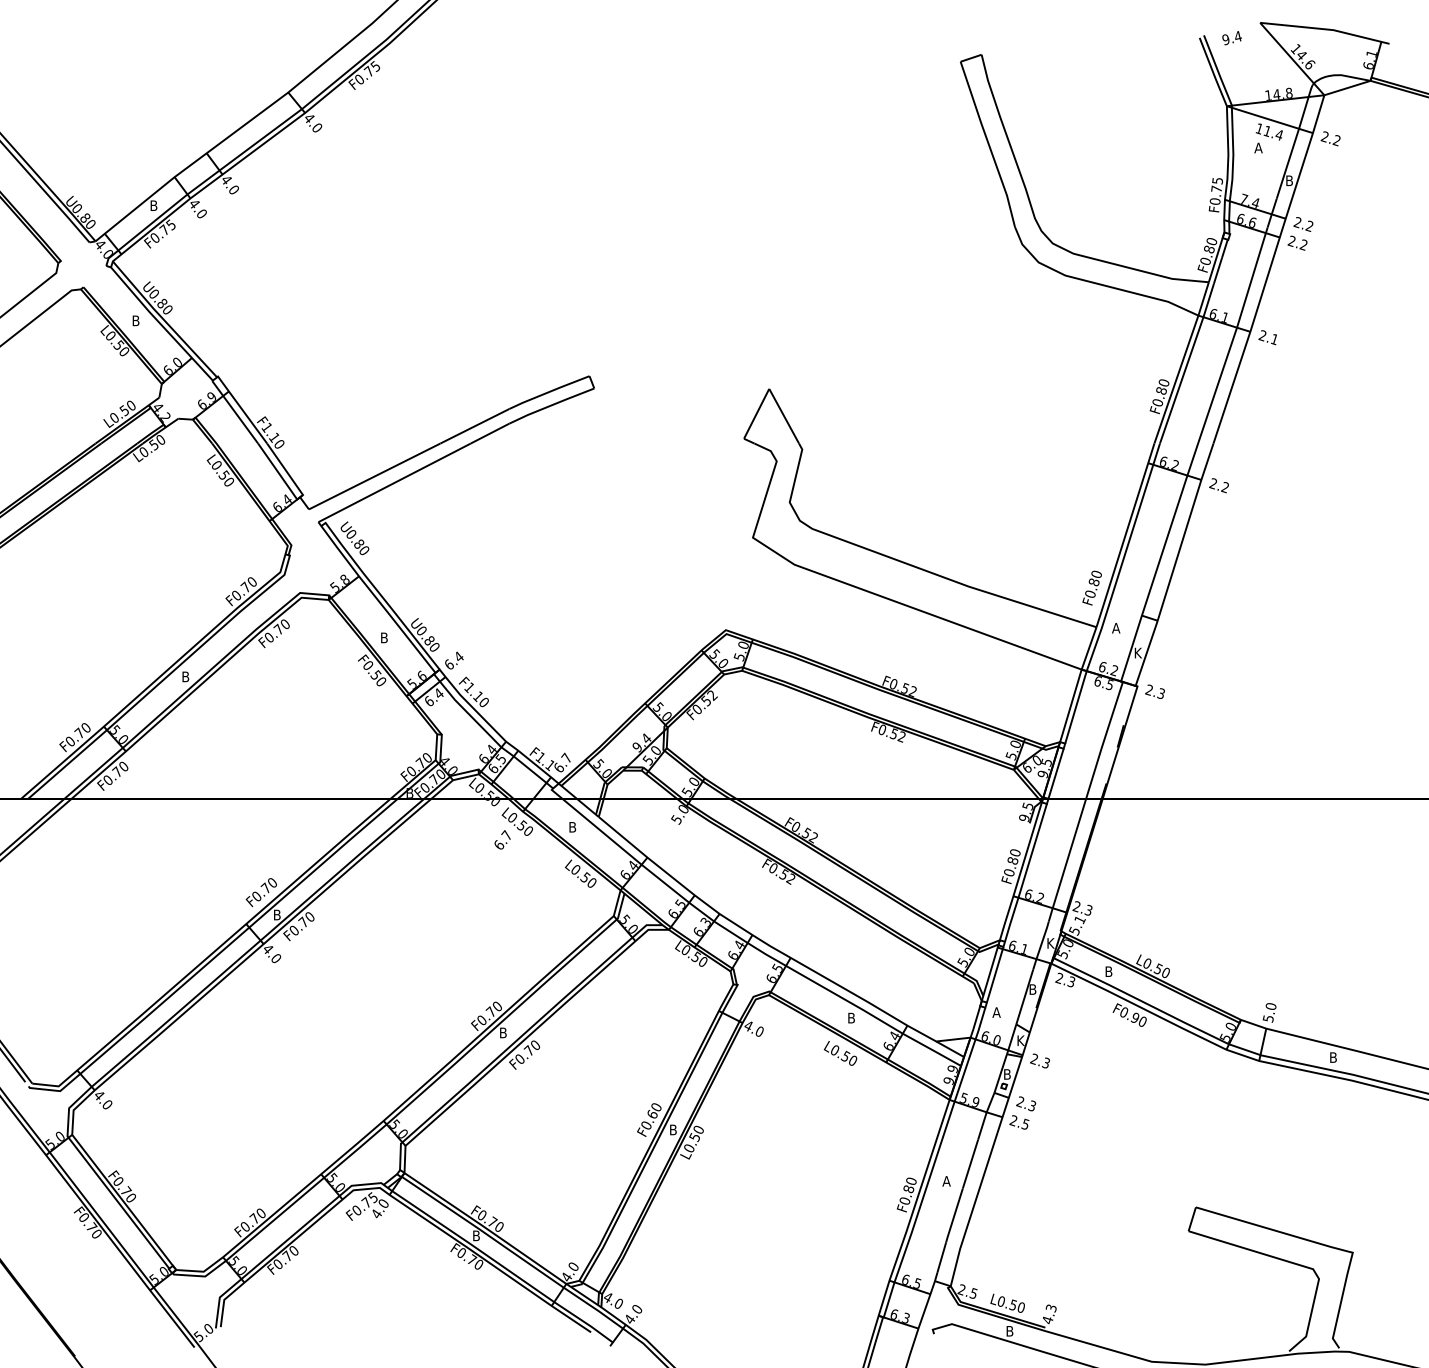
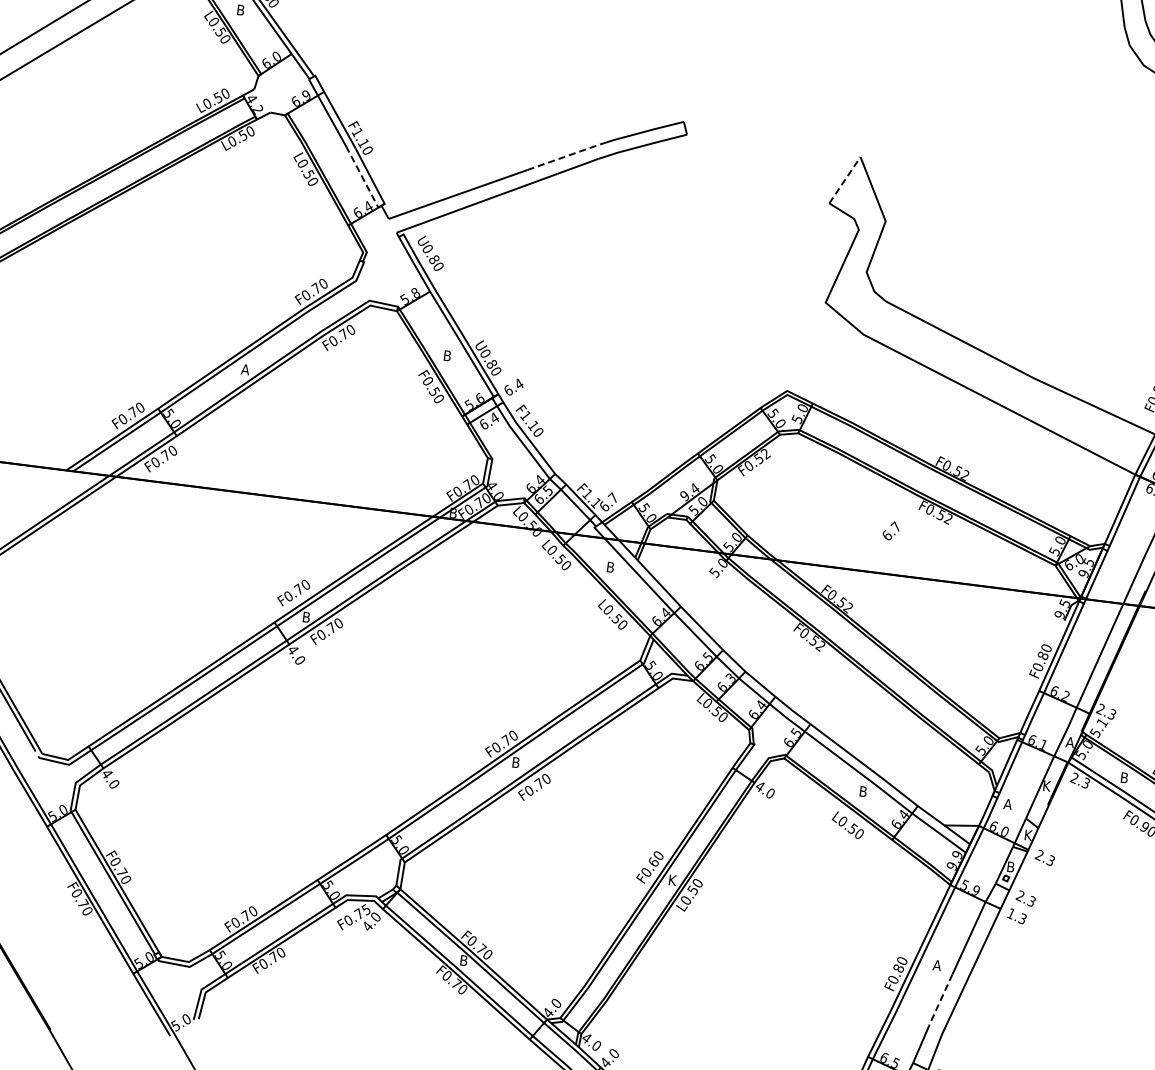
line: (756, 413) -> (844, 179), solid -> dashed
line: (474, 426) -> (563, 157), solid -> dashed
line: (279, 473) -> (364, 179), solid -> dashed
text: (185, 676) -> (245, 369), B -> A
text: (502, 839) -> (891, 530), moved
text: (1050, 943) -> (1070, 742), K -> A
text: (1033, 989) -> (1047, 786), B -> K
text: (1019, 1122) -> (1016, 916), 2.5 -> 1.3
text: (674, 1129) -> (673, 879), B -> K
line: (954, 1215) -> (940, 1000), solid -> dashed

